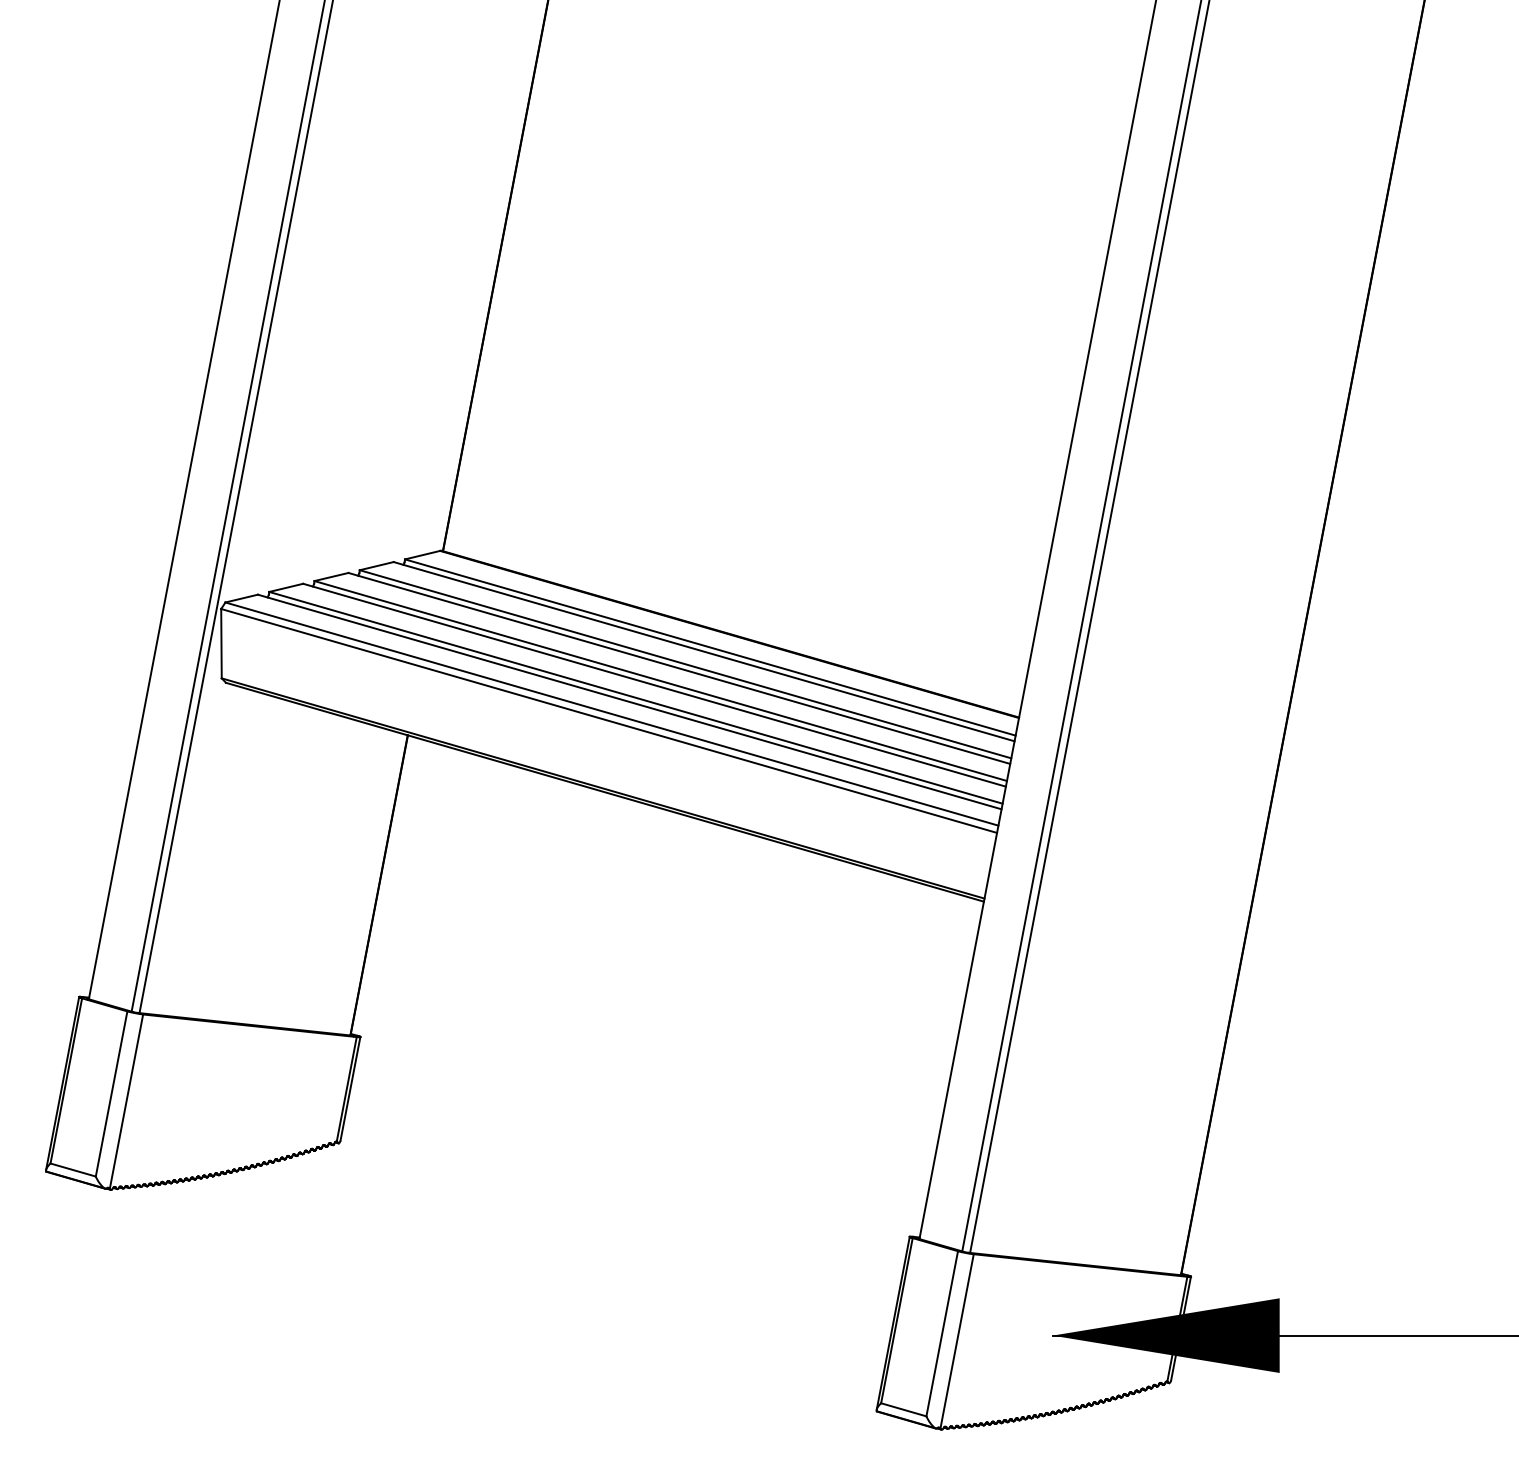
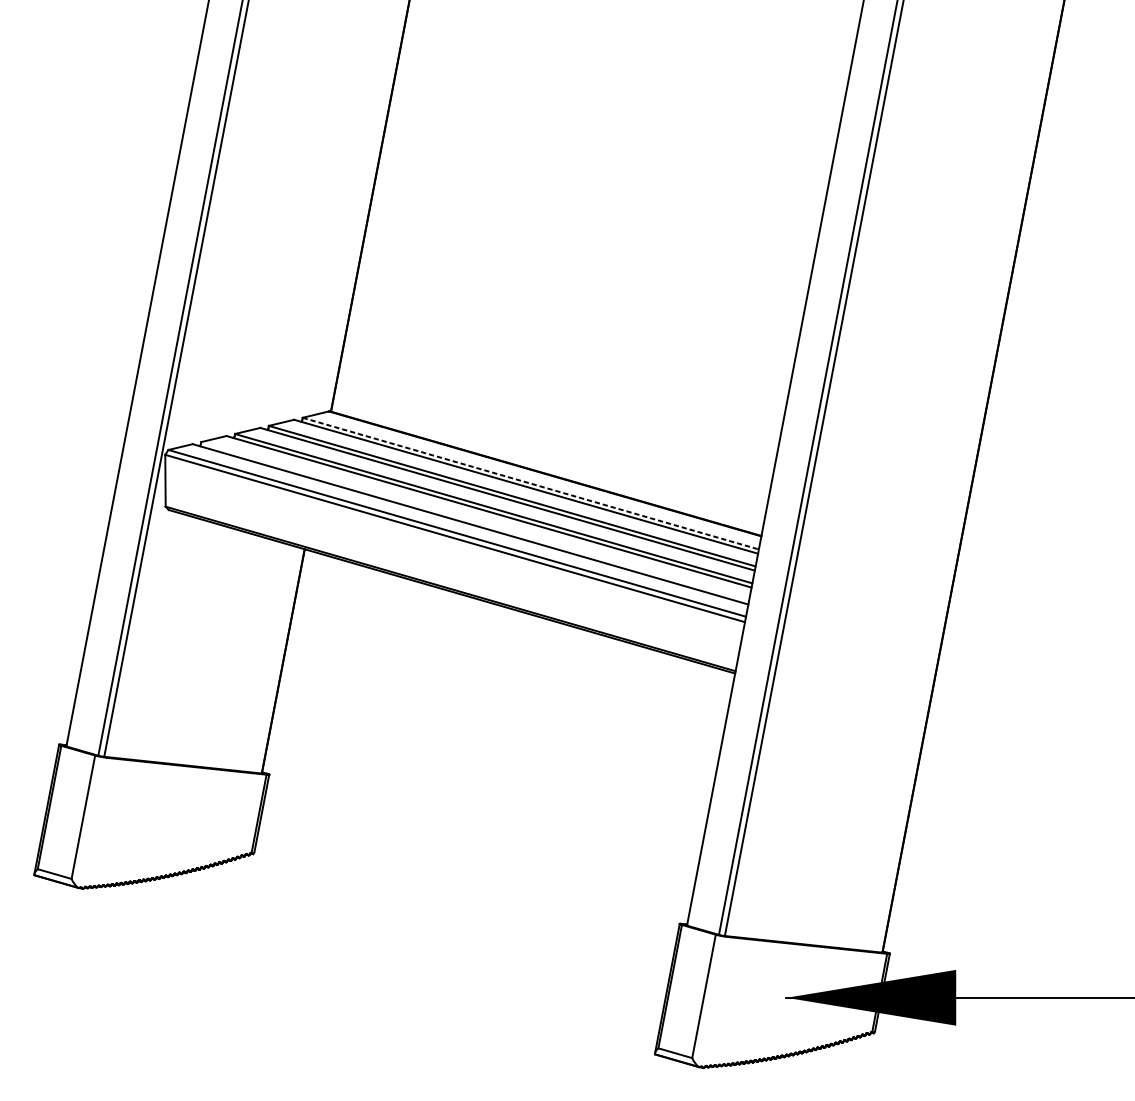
line: (710, 647) -> (530, 483), solid -> dashed
line: (635, 697) -> (474, 520), removed
line: (126, 1101) -> (94, 822), removed
line: (956, 1341) -> (714, 1002), removed

